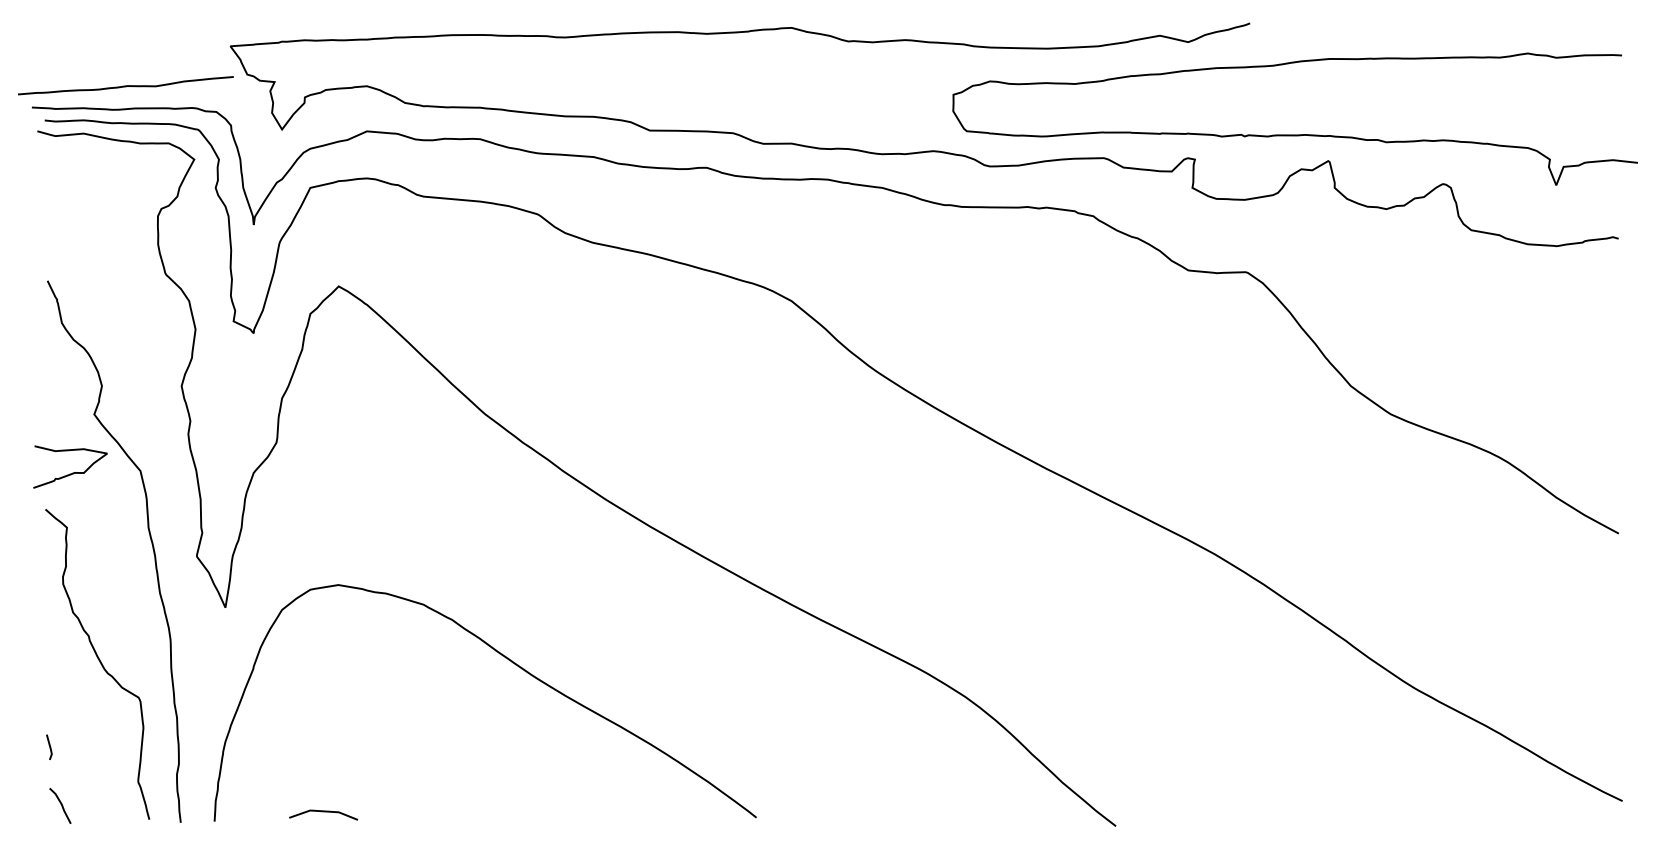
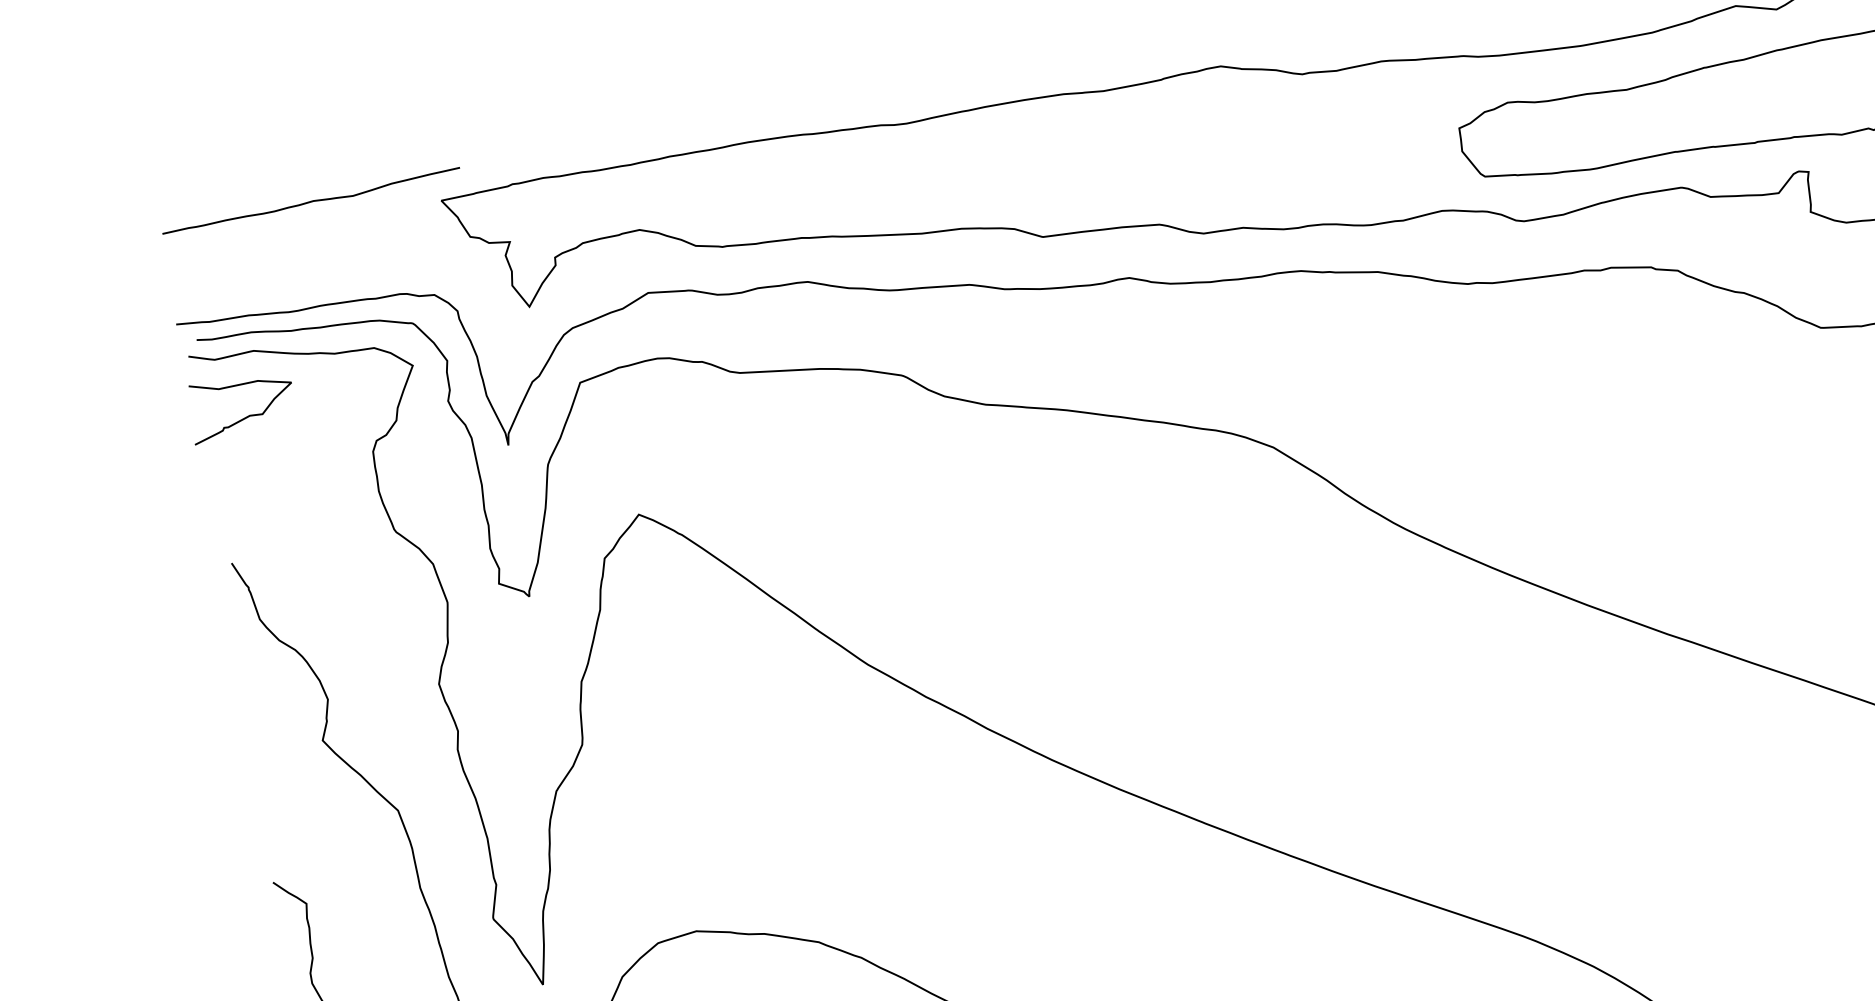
curve: (125, 85) -> (310, 200), moved
curve: (72, 472) -> (246, 415), moved

